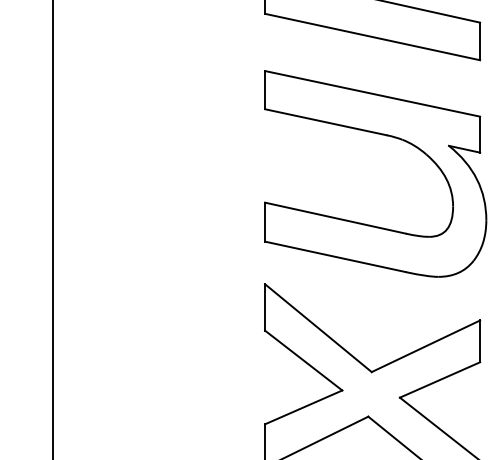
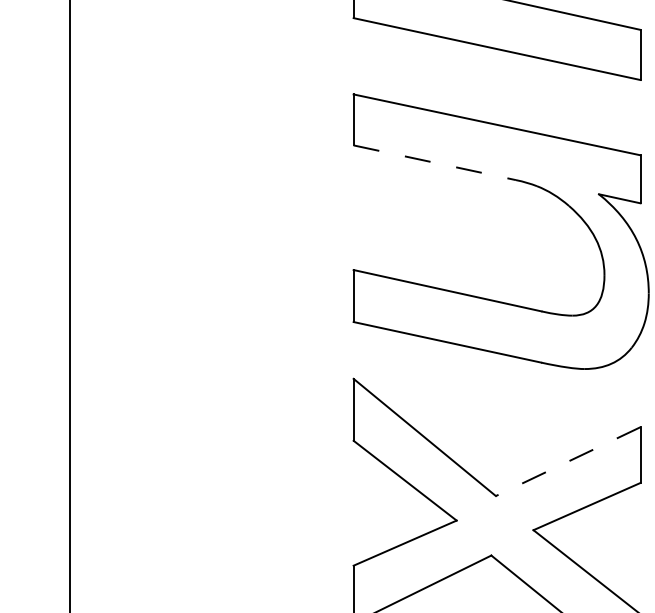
line: (325, 122) -> (434, 162), solid -> dashed
line: (425, 346) -> (567, 461), solid -> dashed

